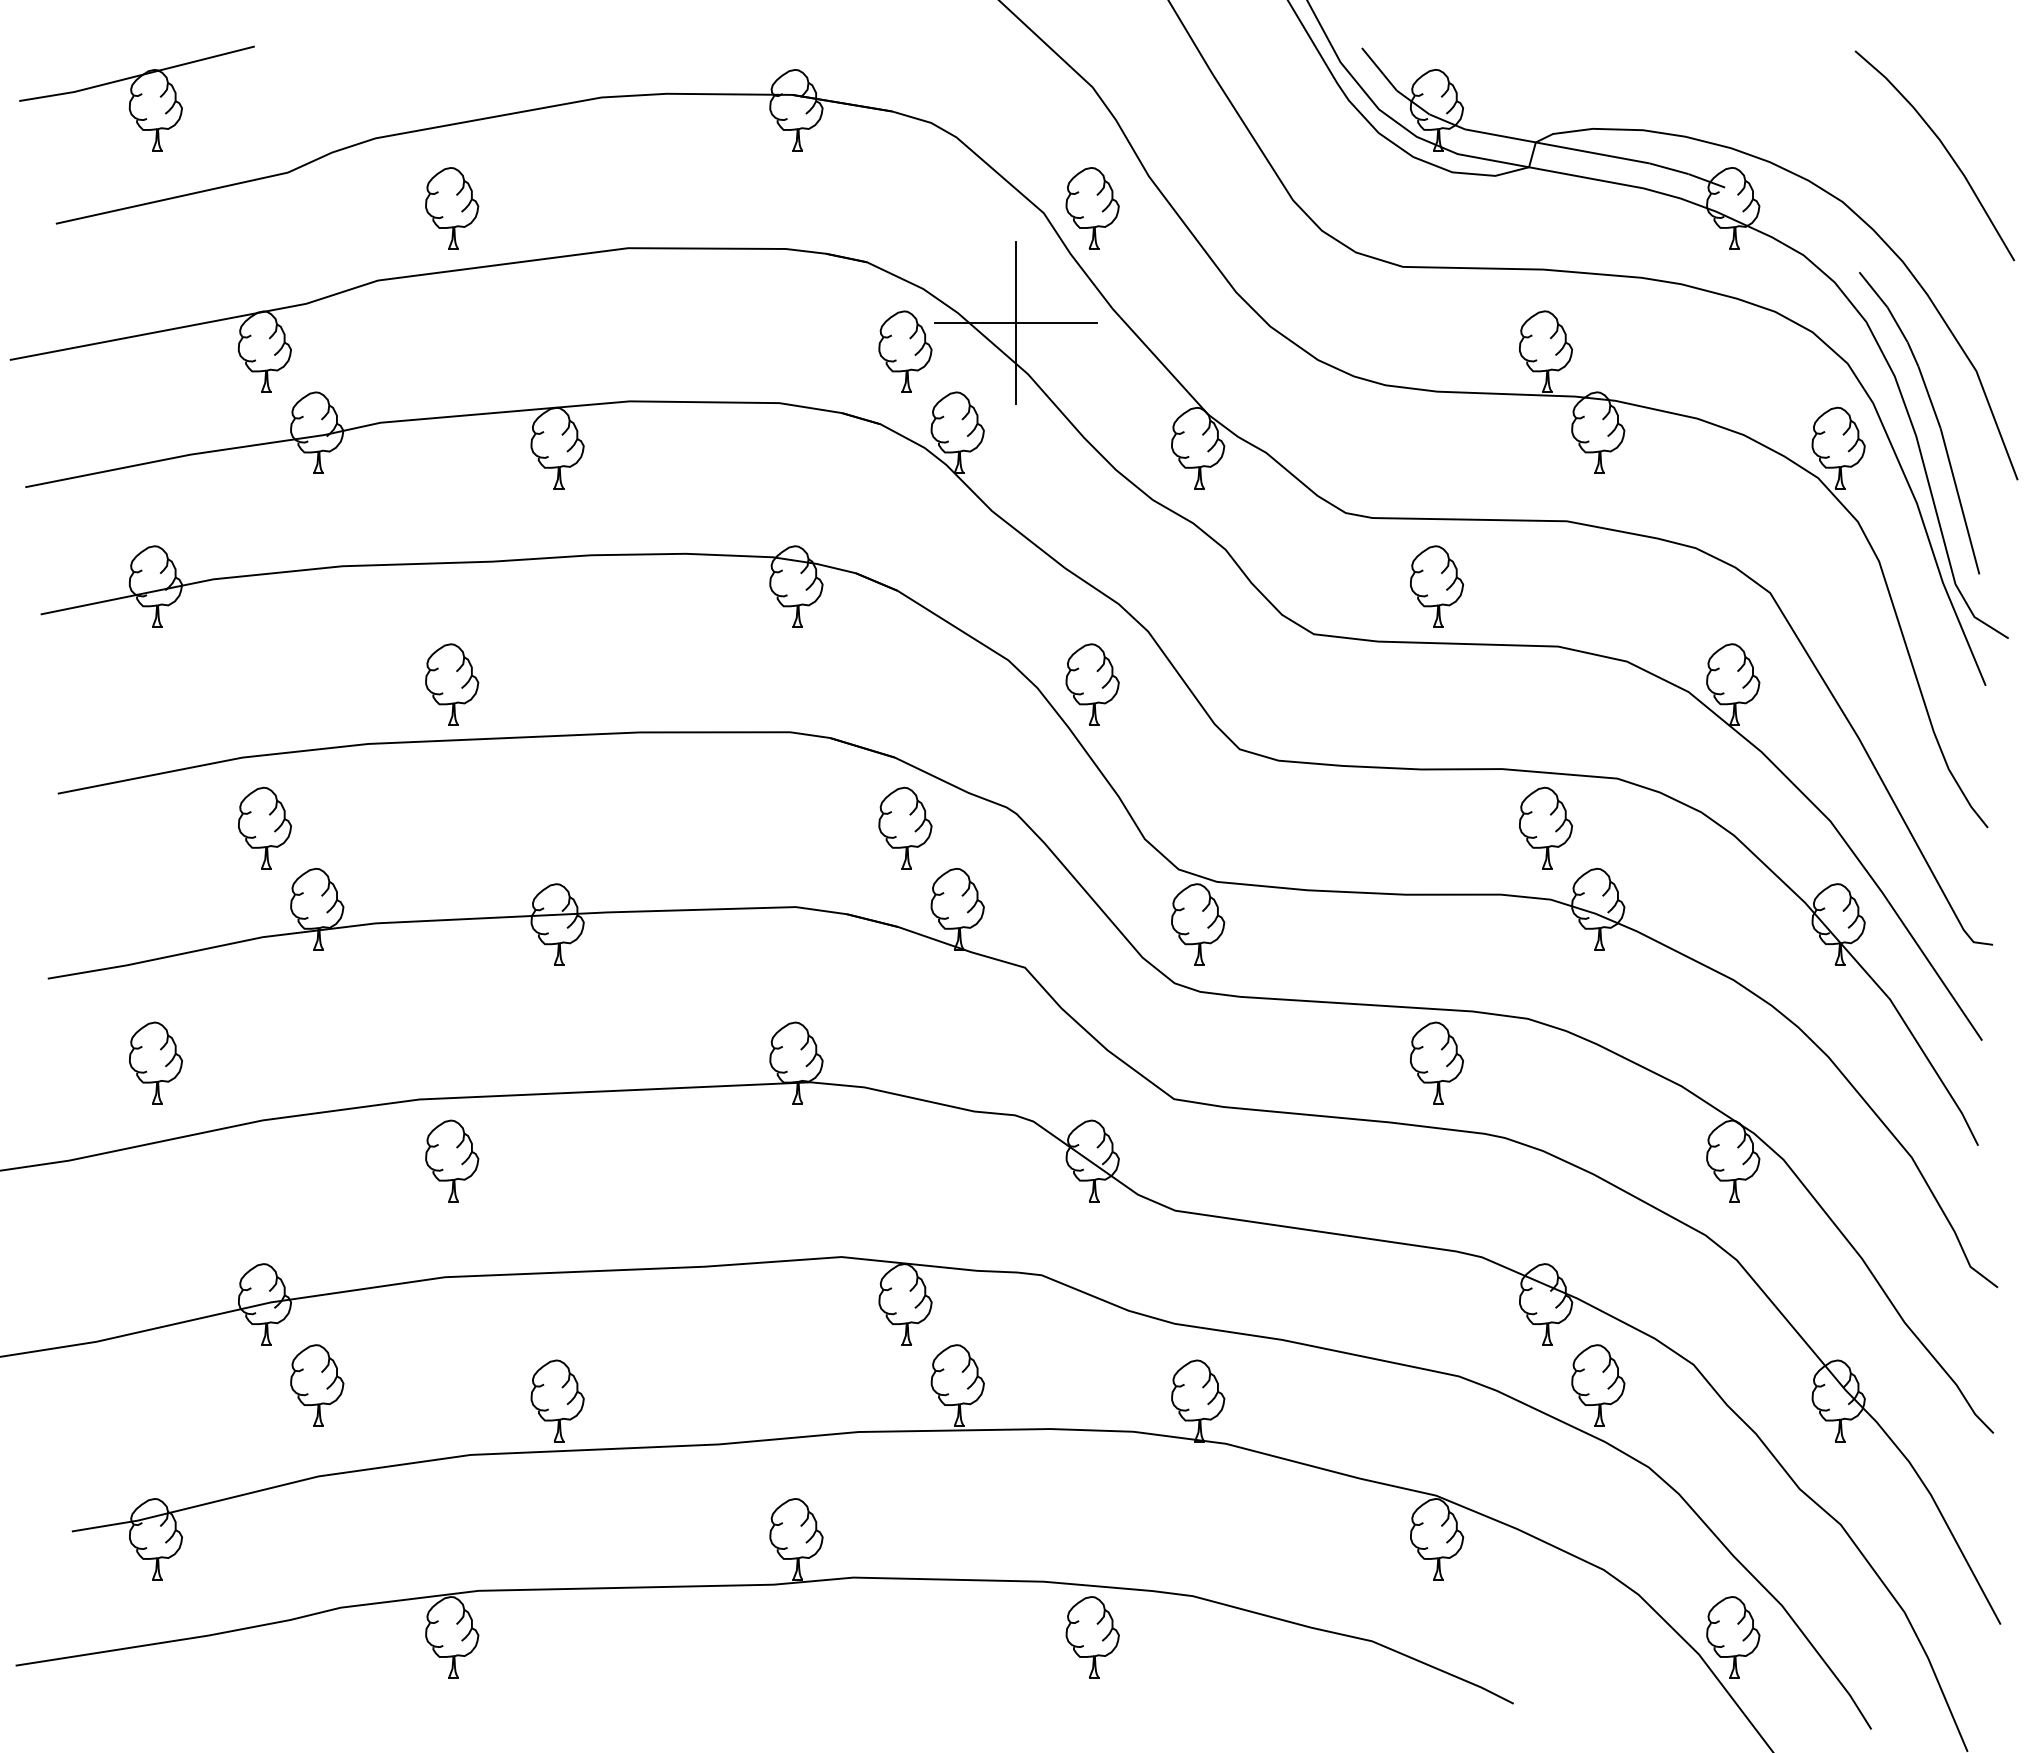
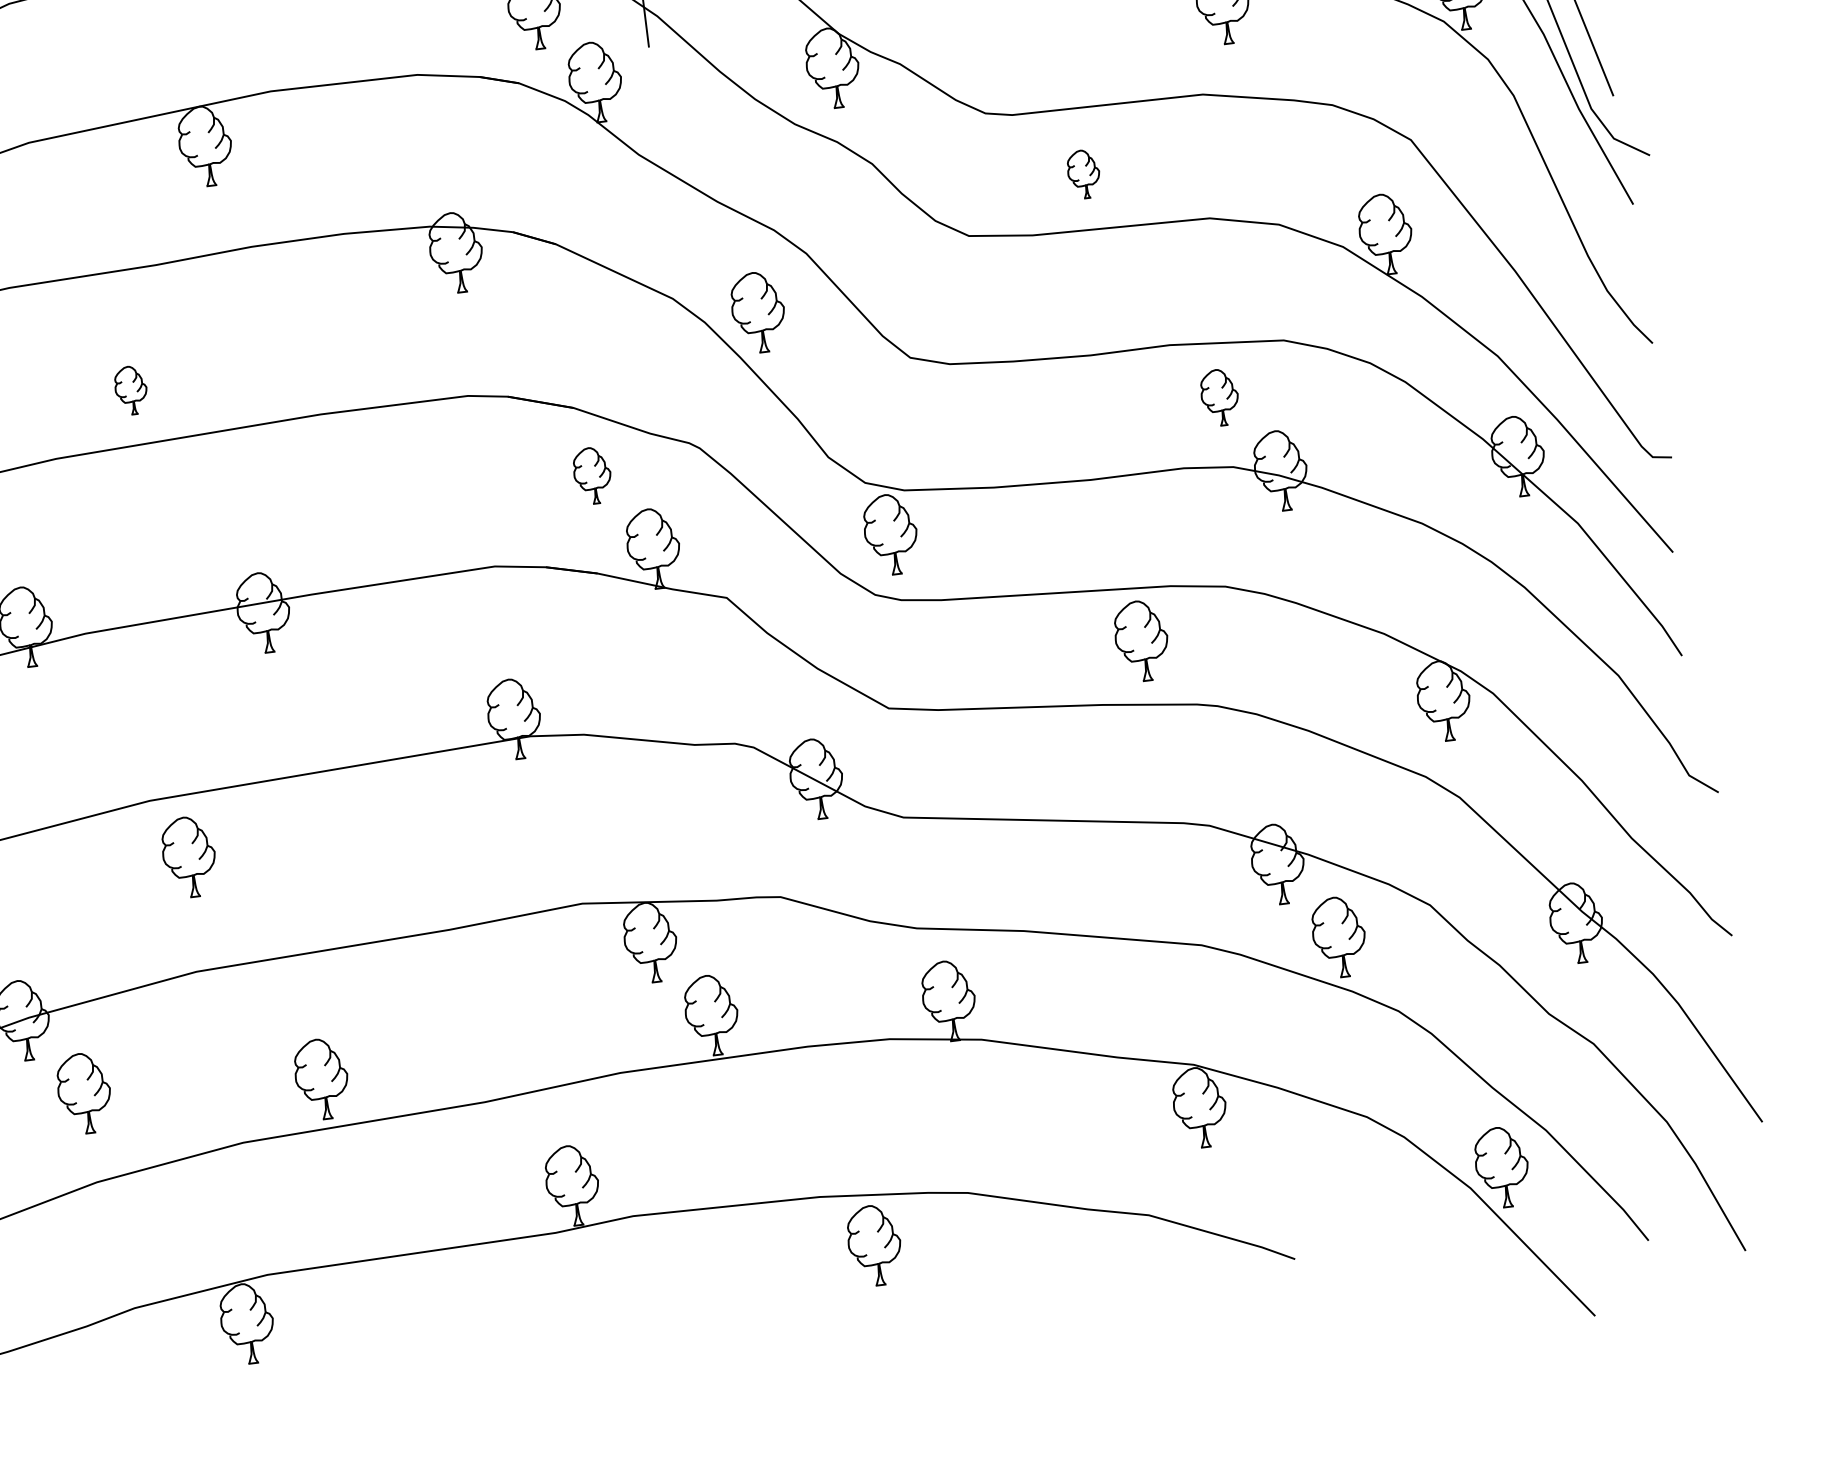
part: (1437, 586) -> (1084, 174), size x0.6
part: (452, 684) -> (131, 390), size x0.6
part: (905, 827) -> (592, 475), size x0.7
part: (1545, 827) -> (1219, 397), size x0.7

